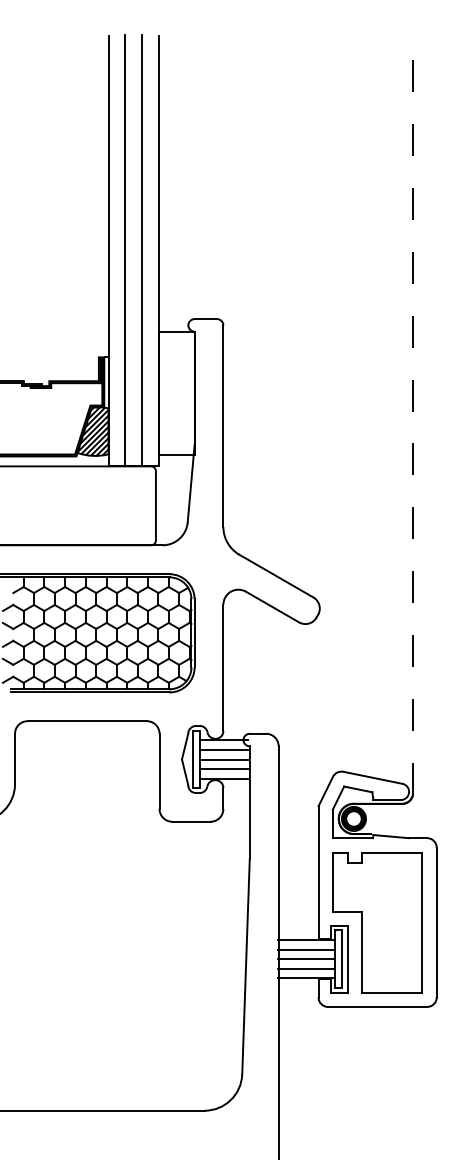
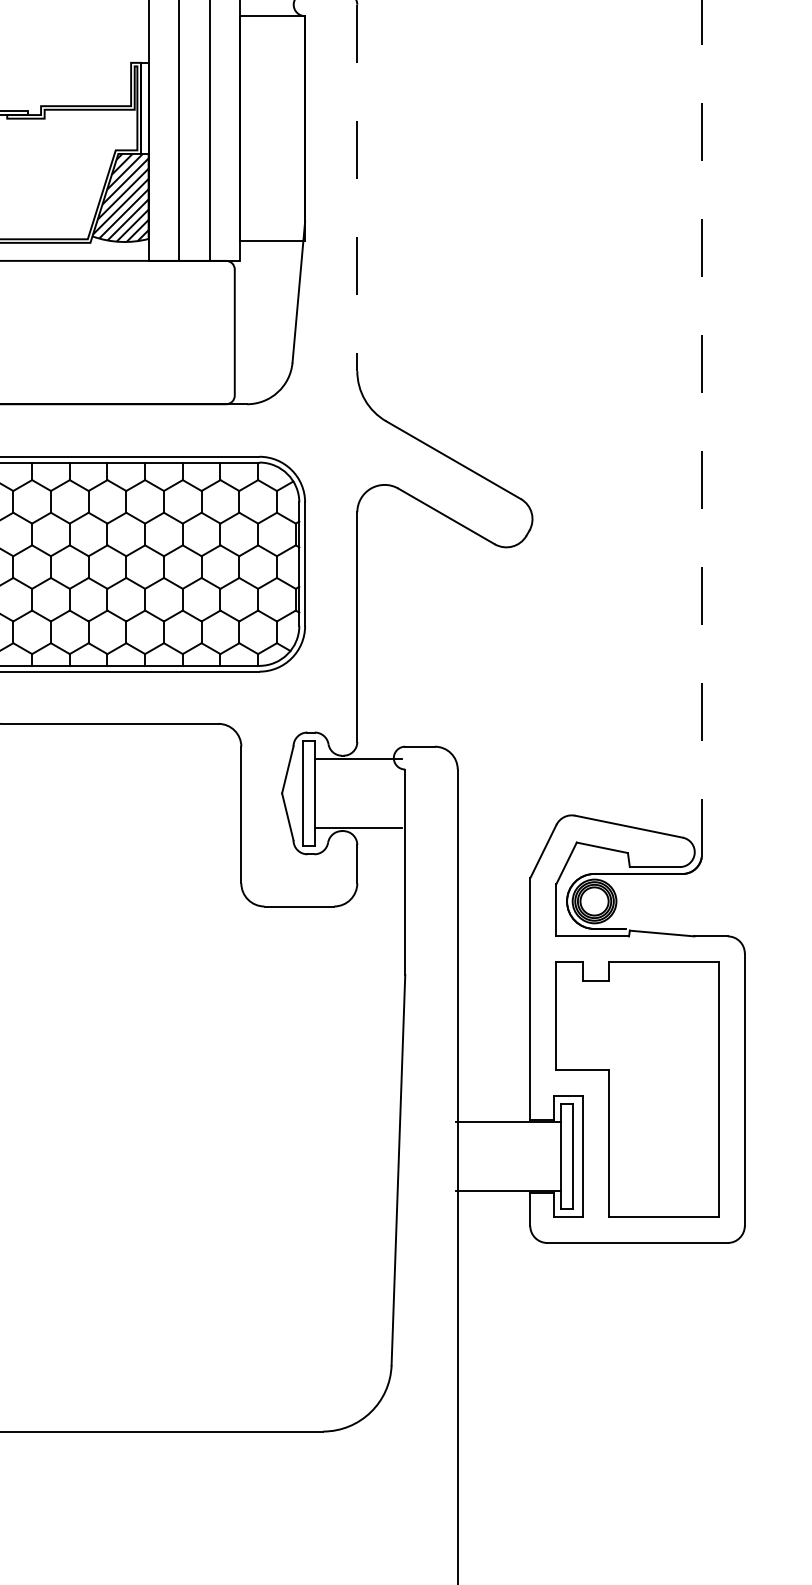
line: (223, 426) -> (357, 188), solid -> dashed
line: (223, 750) -> (357, 777), removed
line: (223, 759) -> (357, 793), removed
line: (223, 769) -> (357, 811), removed
line: (306, 949) -> (508, 1138), removed
line: (306, 959) -> (508, 1156), removed
line: (306, 968) -> (508, 1173), removed

